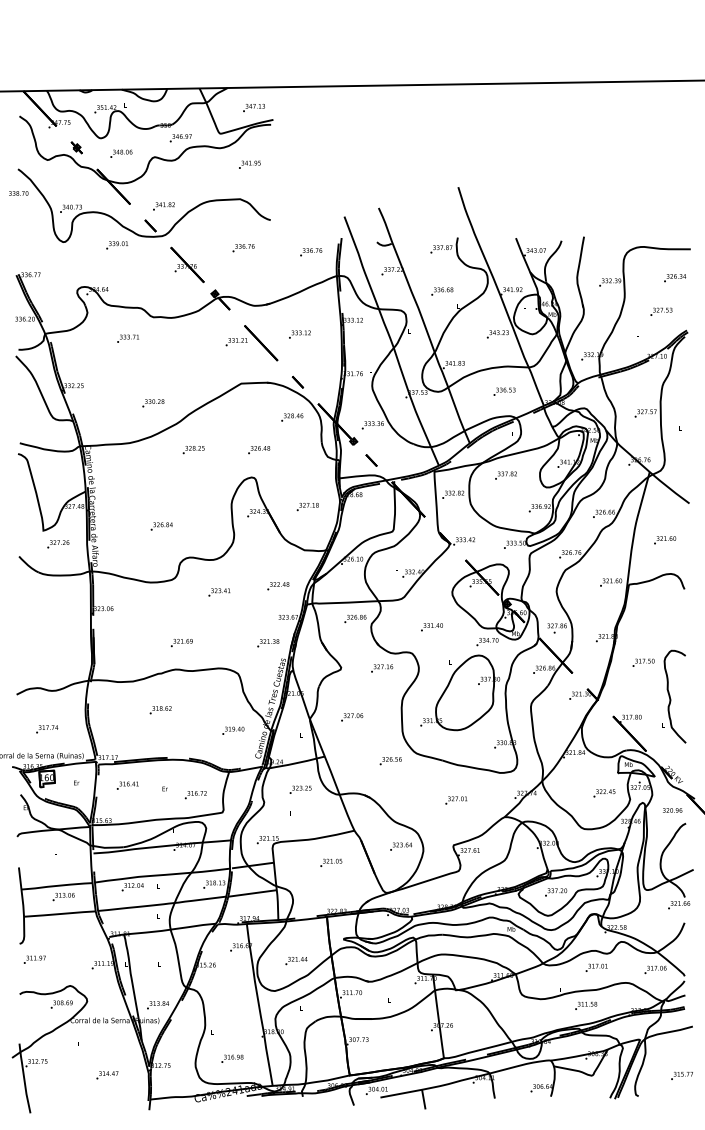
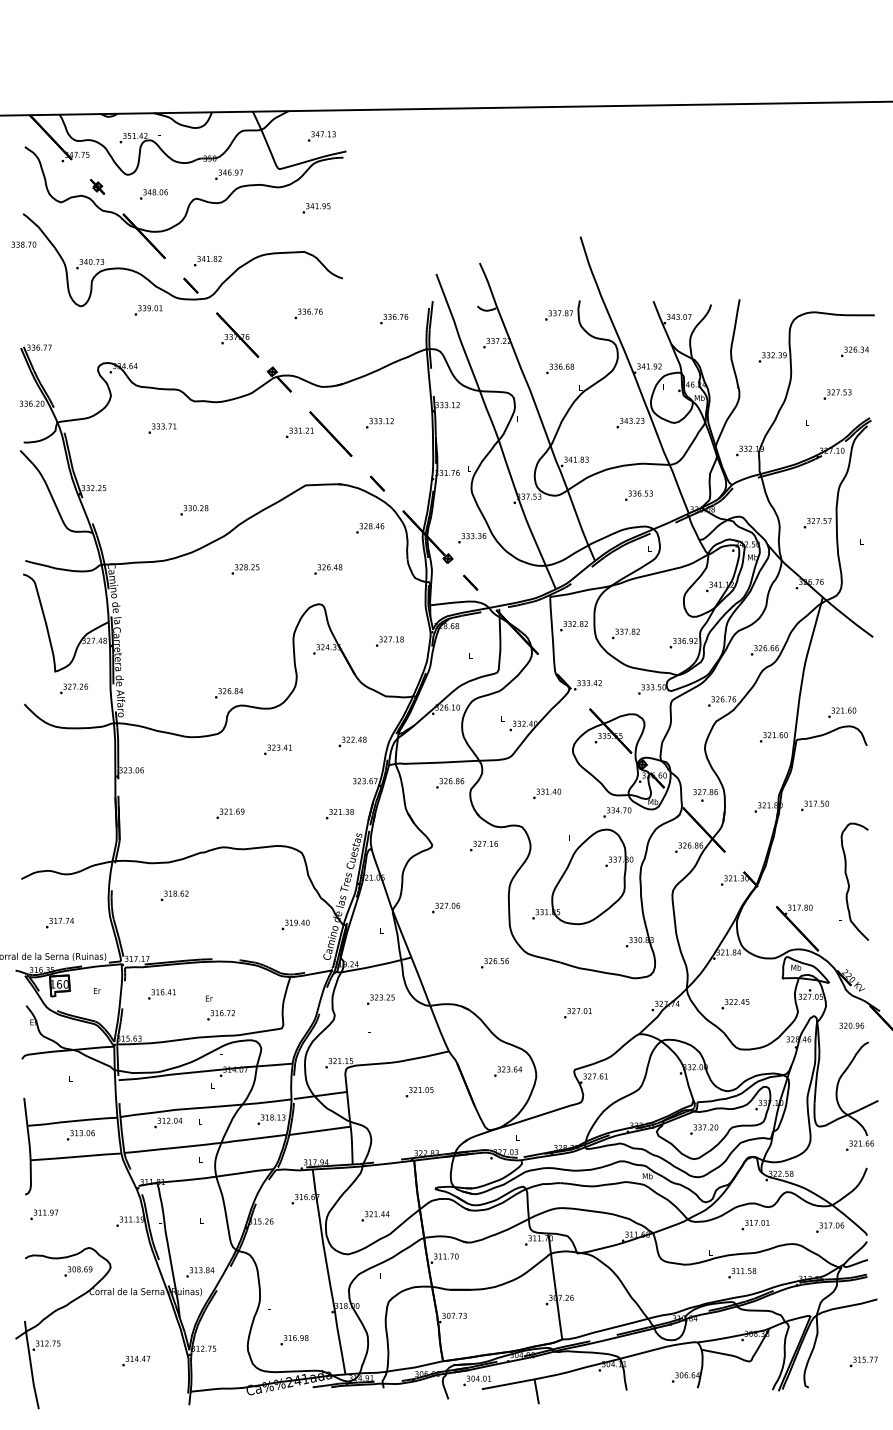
text: (505, 475) -> (625, 633), moved
text: (161, 526) -> (228, 693), moved
text: (665, 540) -> (842, 712), moved
text: (643, 662) -> (814, 805), moved
text: (160, 709) -> (174, 895), moved
text: (604, 793) -> (735, 1004), moved
text: (195, 795) -> (220, 1015), moved

